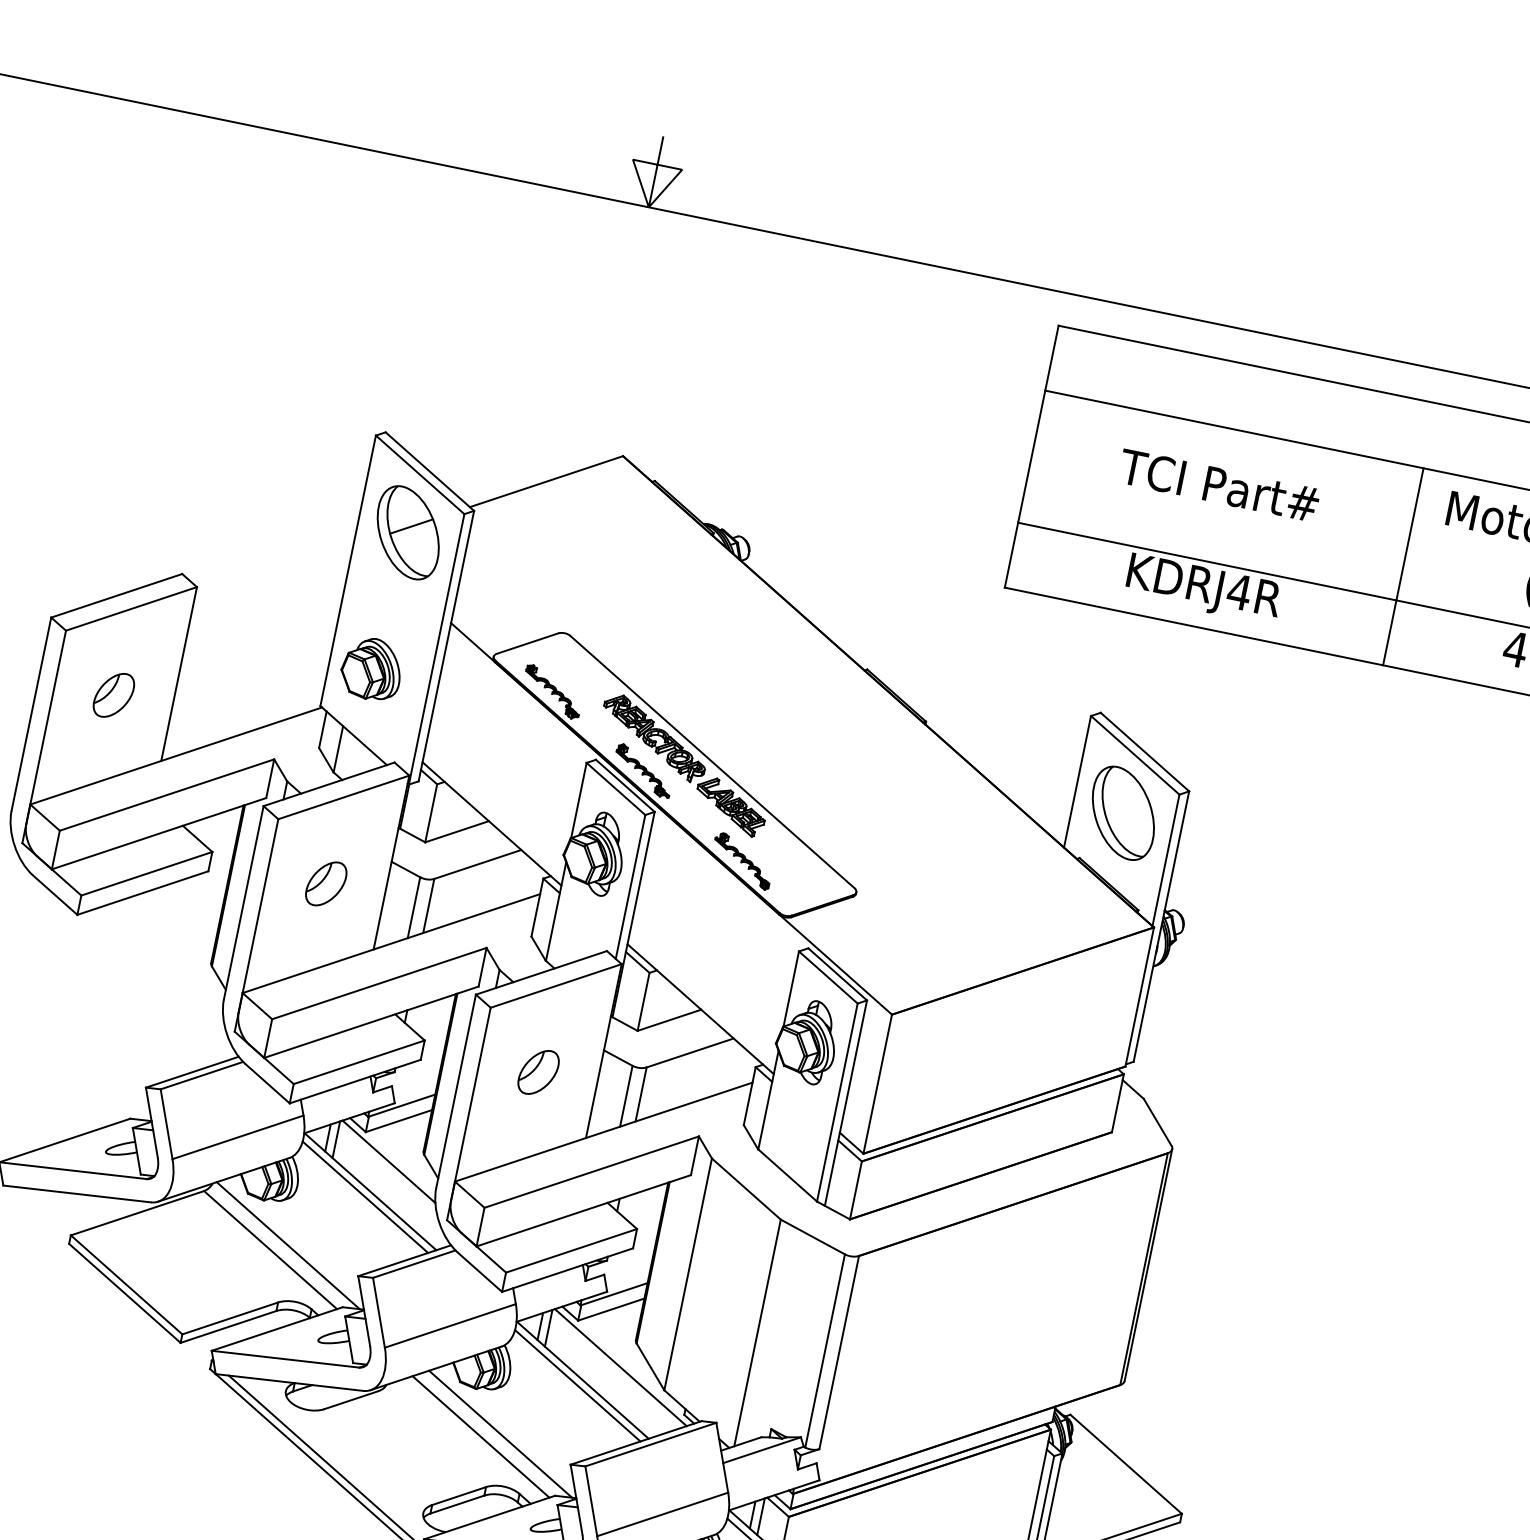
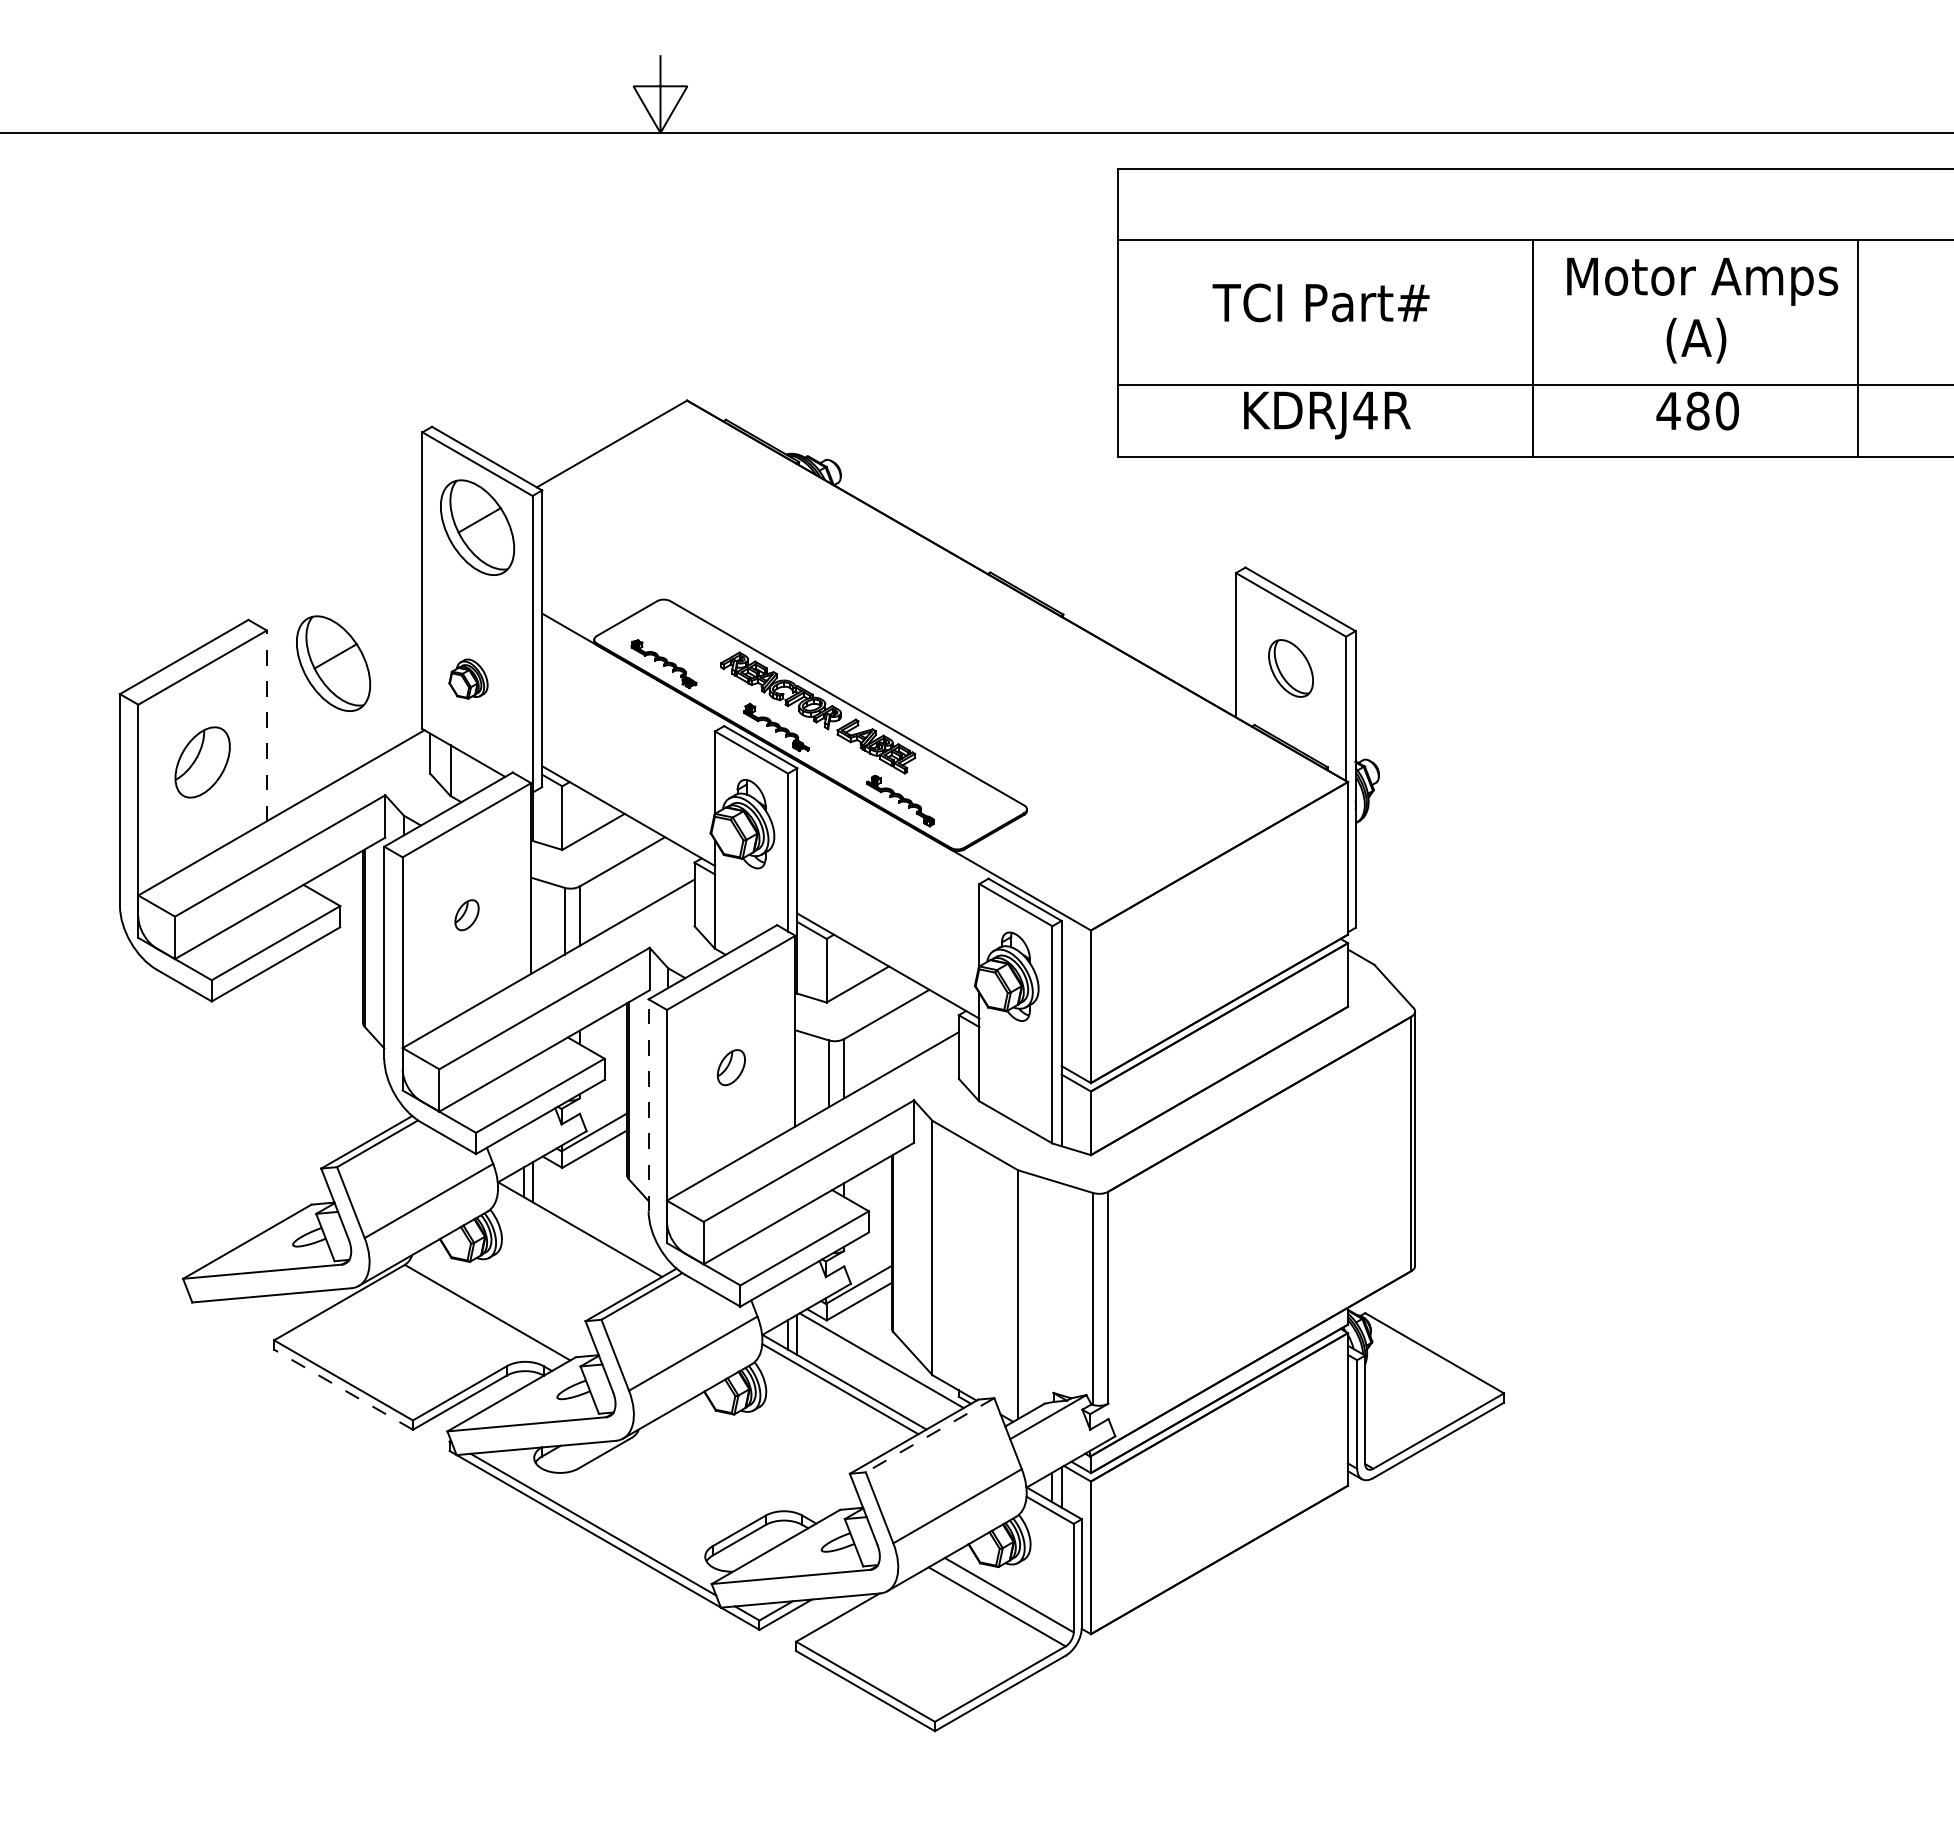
part: (251, 629) -> (333, 663), added
part: (371, 668) -> (468, 678), size x0.6
line: (178, 673) -> (266, 725), solid -> dashed
part: (113, 695) -> (202, 762), size x1.4
part: (1122, 813) -> (1290, 668), size x0.6
part: (325, 884) -> (466, 915), size x0.6
part: (538, 1072) -> (731, 1067), size x0.7
line: (455, 1091) -> (648, 1105), solid -> dashed
line: (388, 1161) -> (592, 1193), removed
line: (364, 1197) -> (575, 1236), removed
line: (288, 1245) -> (505, 1303), removed
line: (124, 1293) -> (343, 1389), solid -> dashed
line: (500, 1433) -> (769, 1456), removed
line: (481, 1436) -> (749, 1463), removed
line: (650, 1444) -> (929, 1435), solid -> dashed

